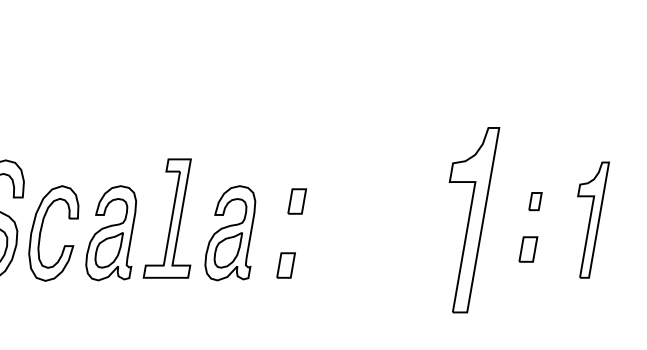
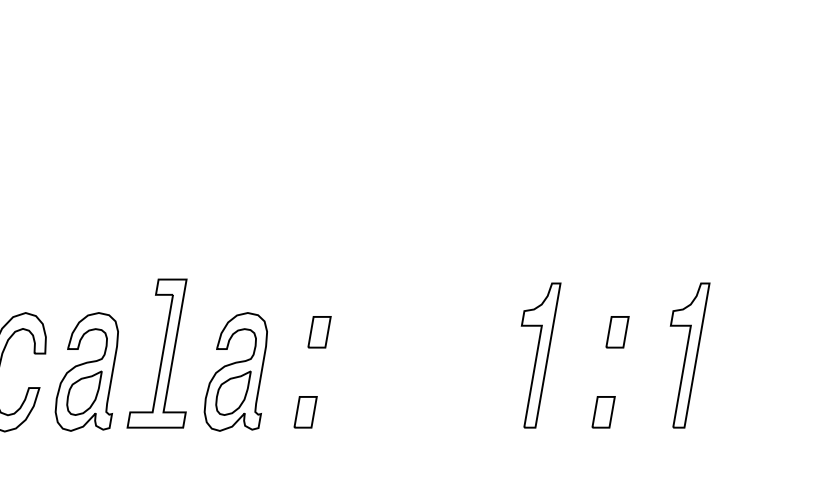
part: (535, 201) -> (617, 332), size x1.43
part: (473, 220) -> (540, 355), size x0.62
part: (528, 249) -> (603, 412), moved

